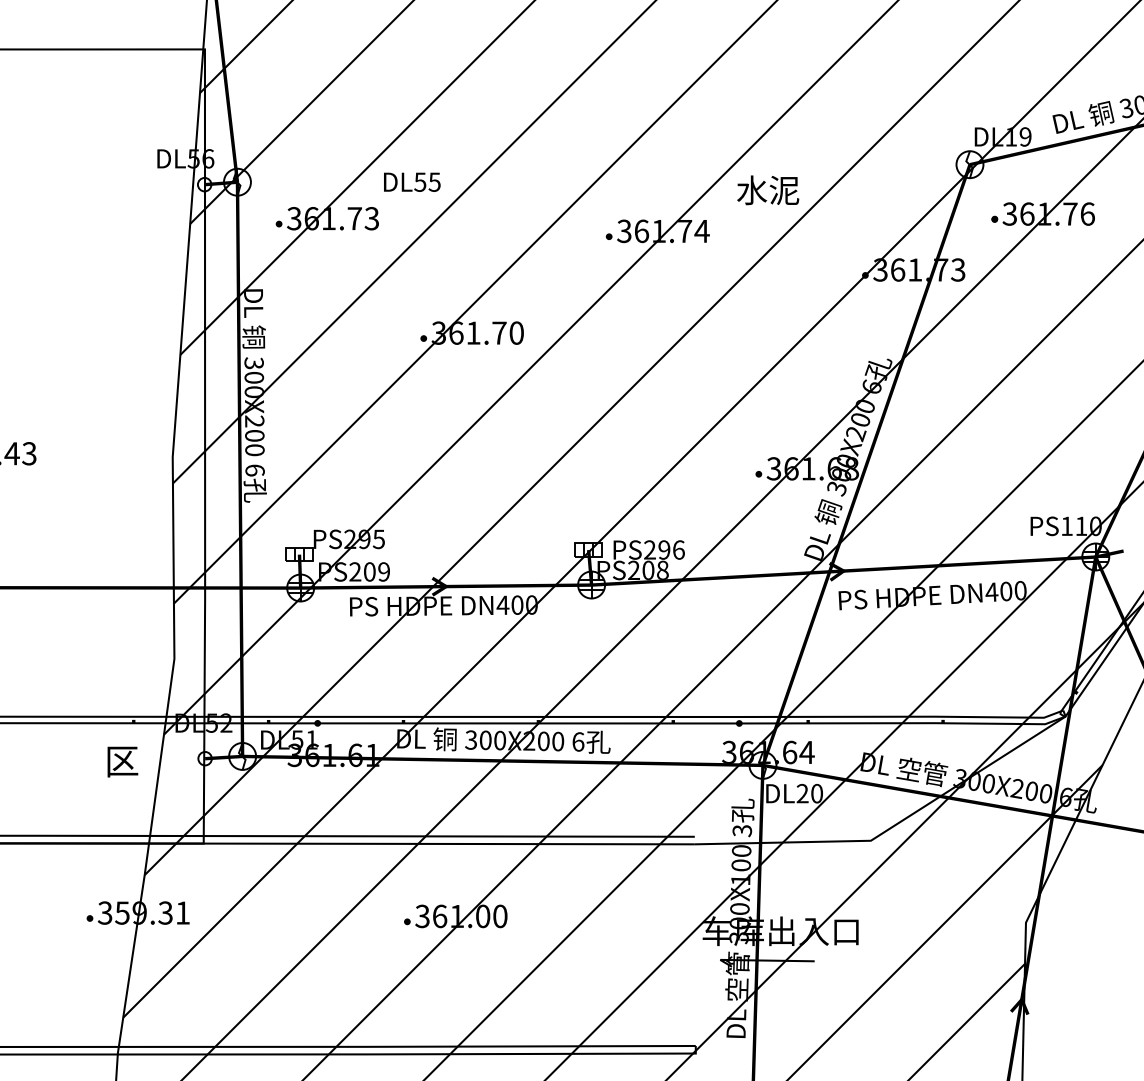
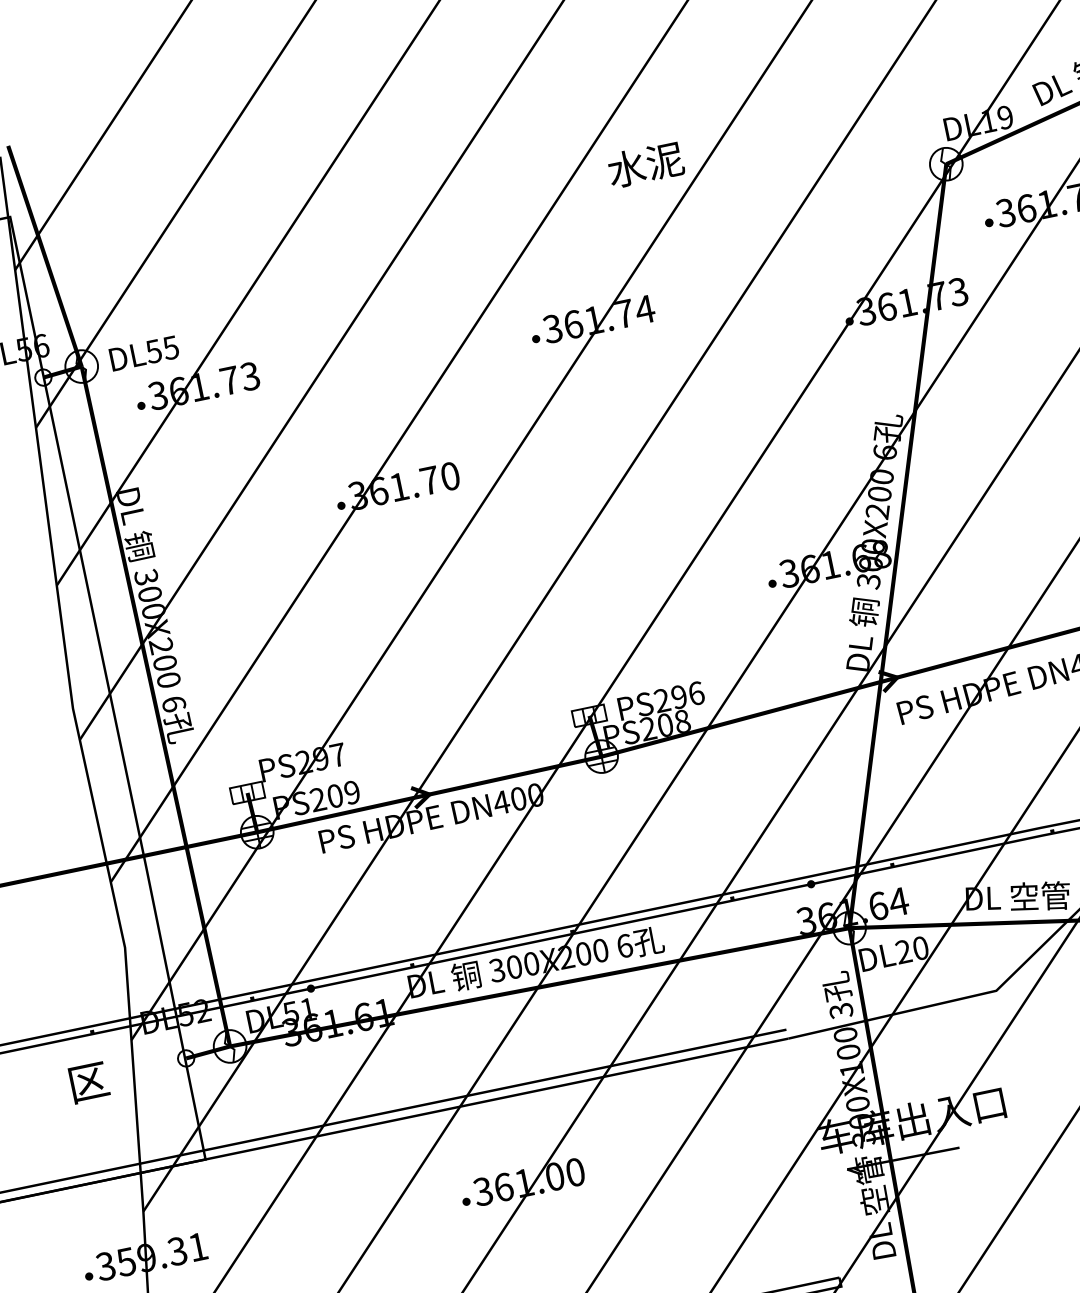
text: (412, 181) -> (144, 352), moved
text: (768, 190) -> (646, 164), moved
text: (378, 539) -> (337, 755), PS295 -> PS297

